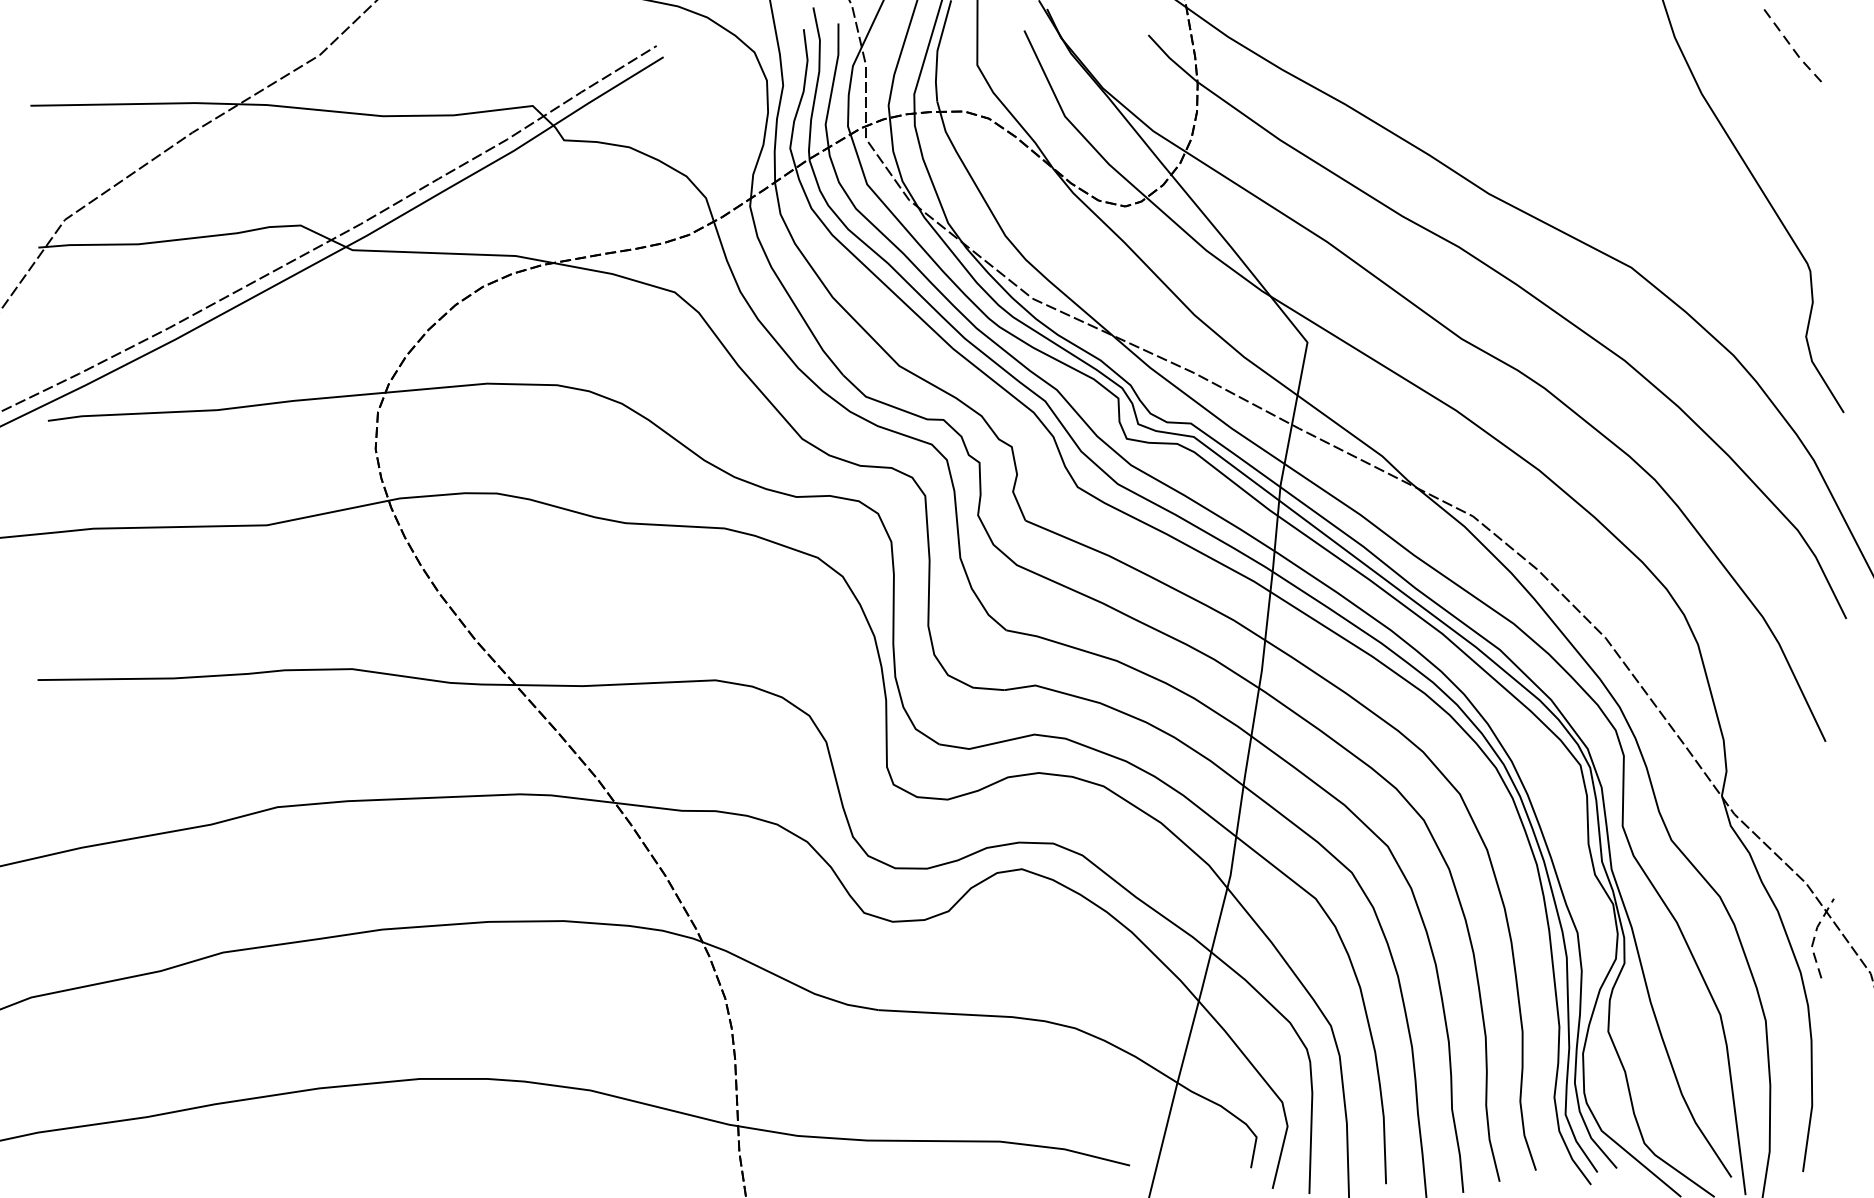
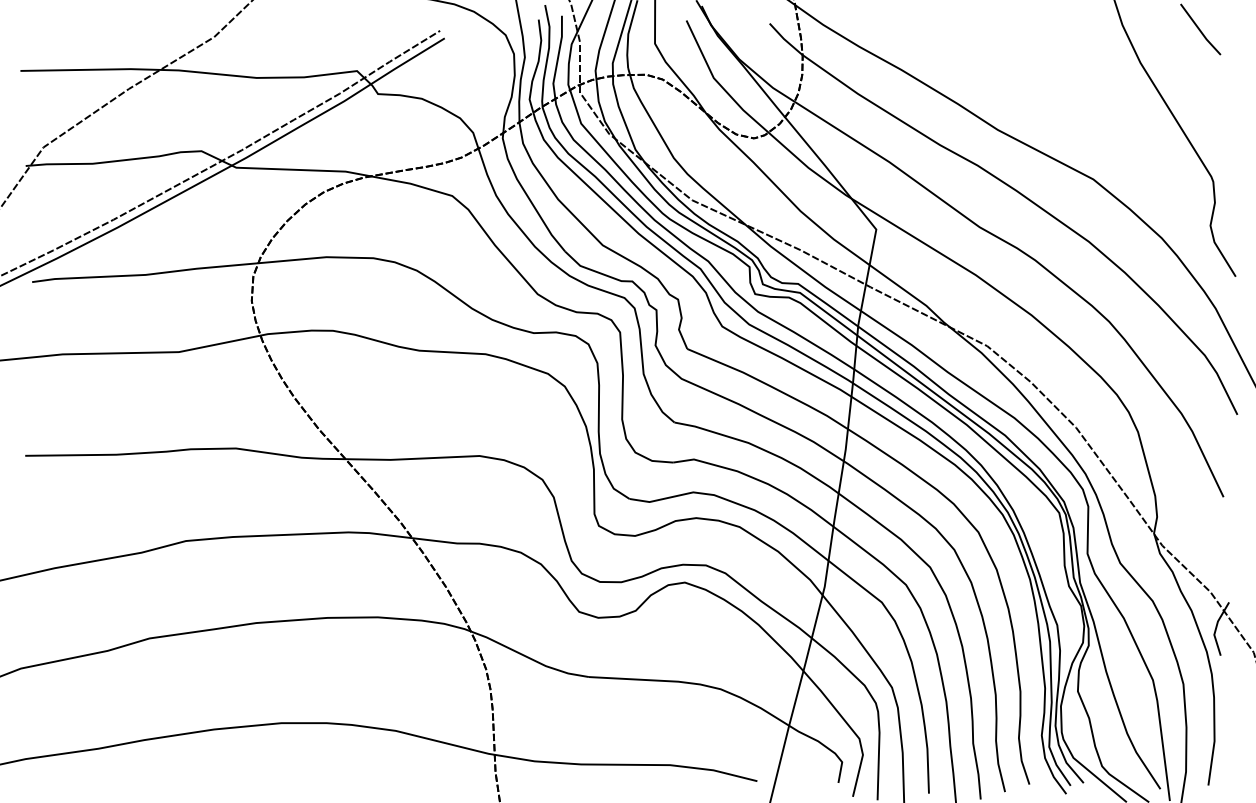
line: (1791, 45) -> (1200, 30), dashed -> solid
line: (1815, 936) -> (1216, 627), dashed -> solid

